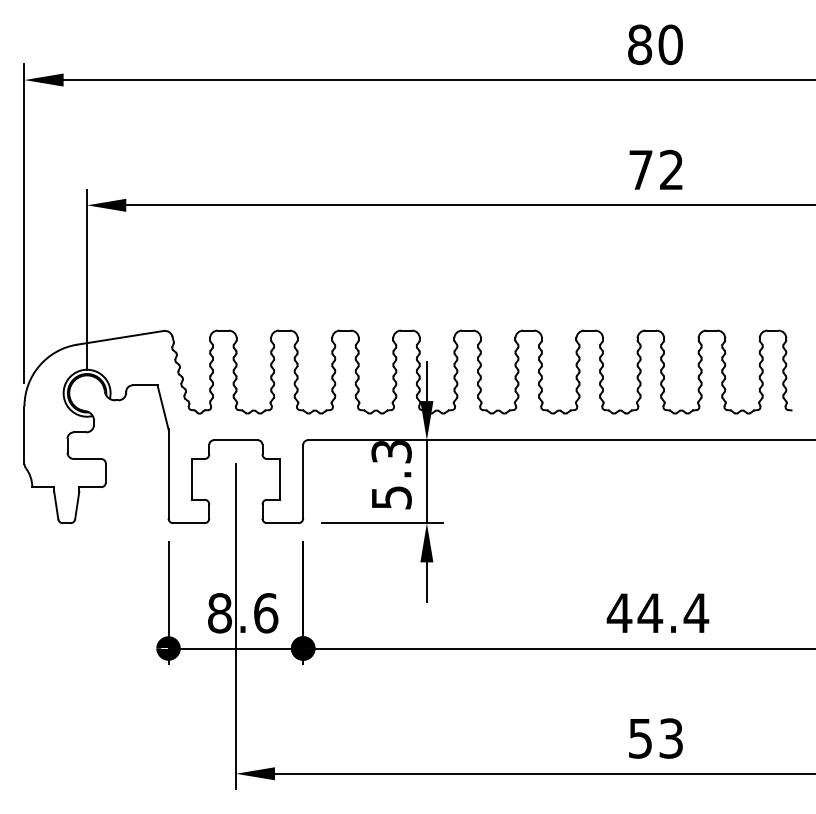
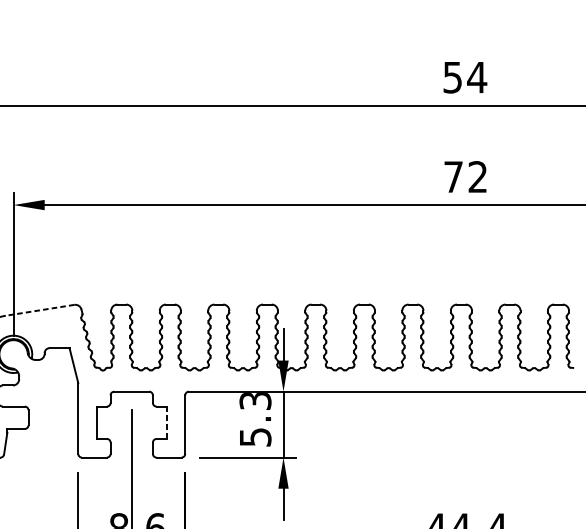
text: (655, 44) -> (465, 77), 80 -> 54
line: (120, 337) -> (40, 310), solid -> dashed
line: (279, 479) -> (166, 422), solid -> dashed

